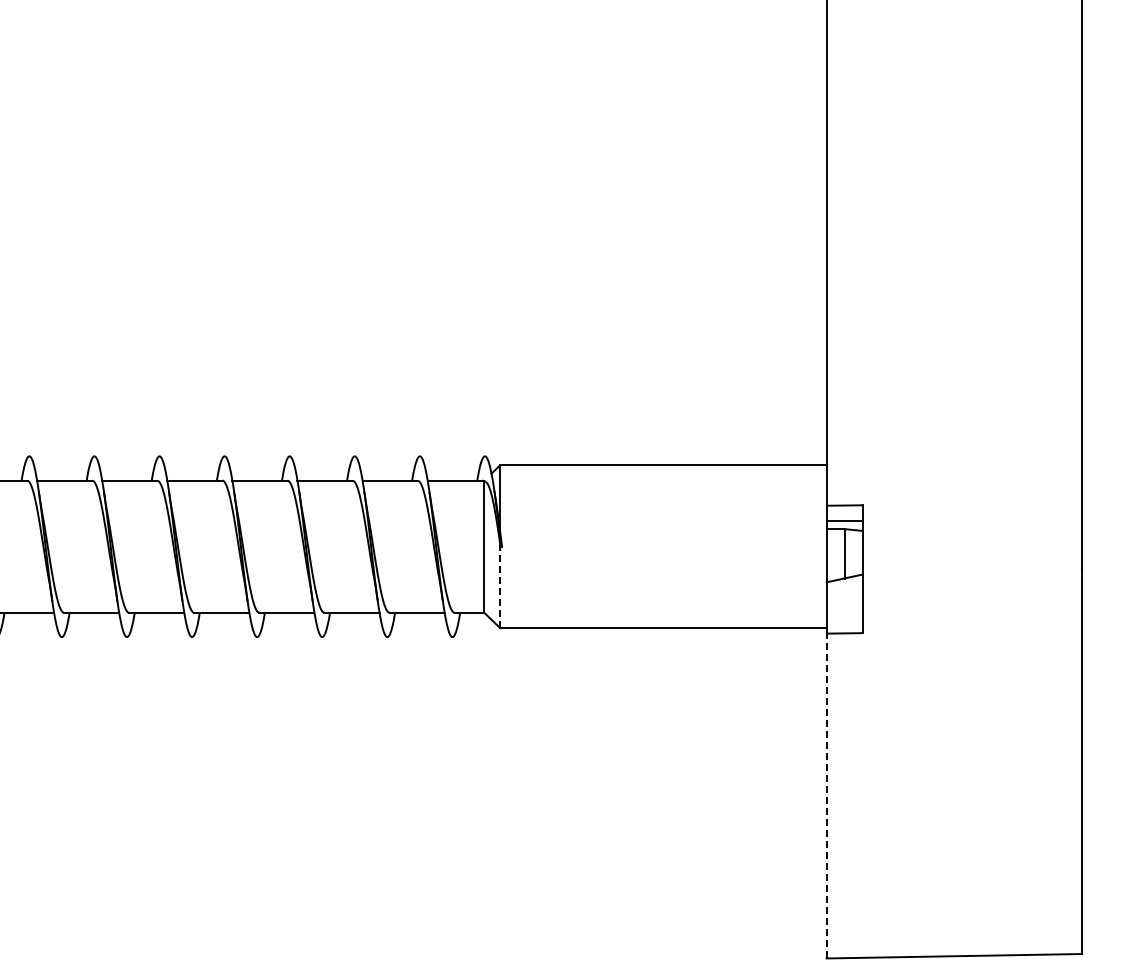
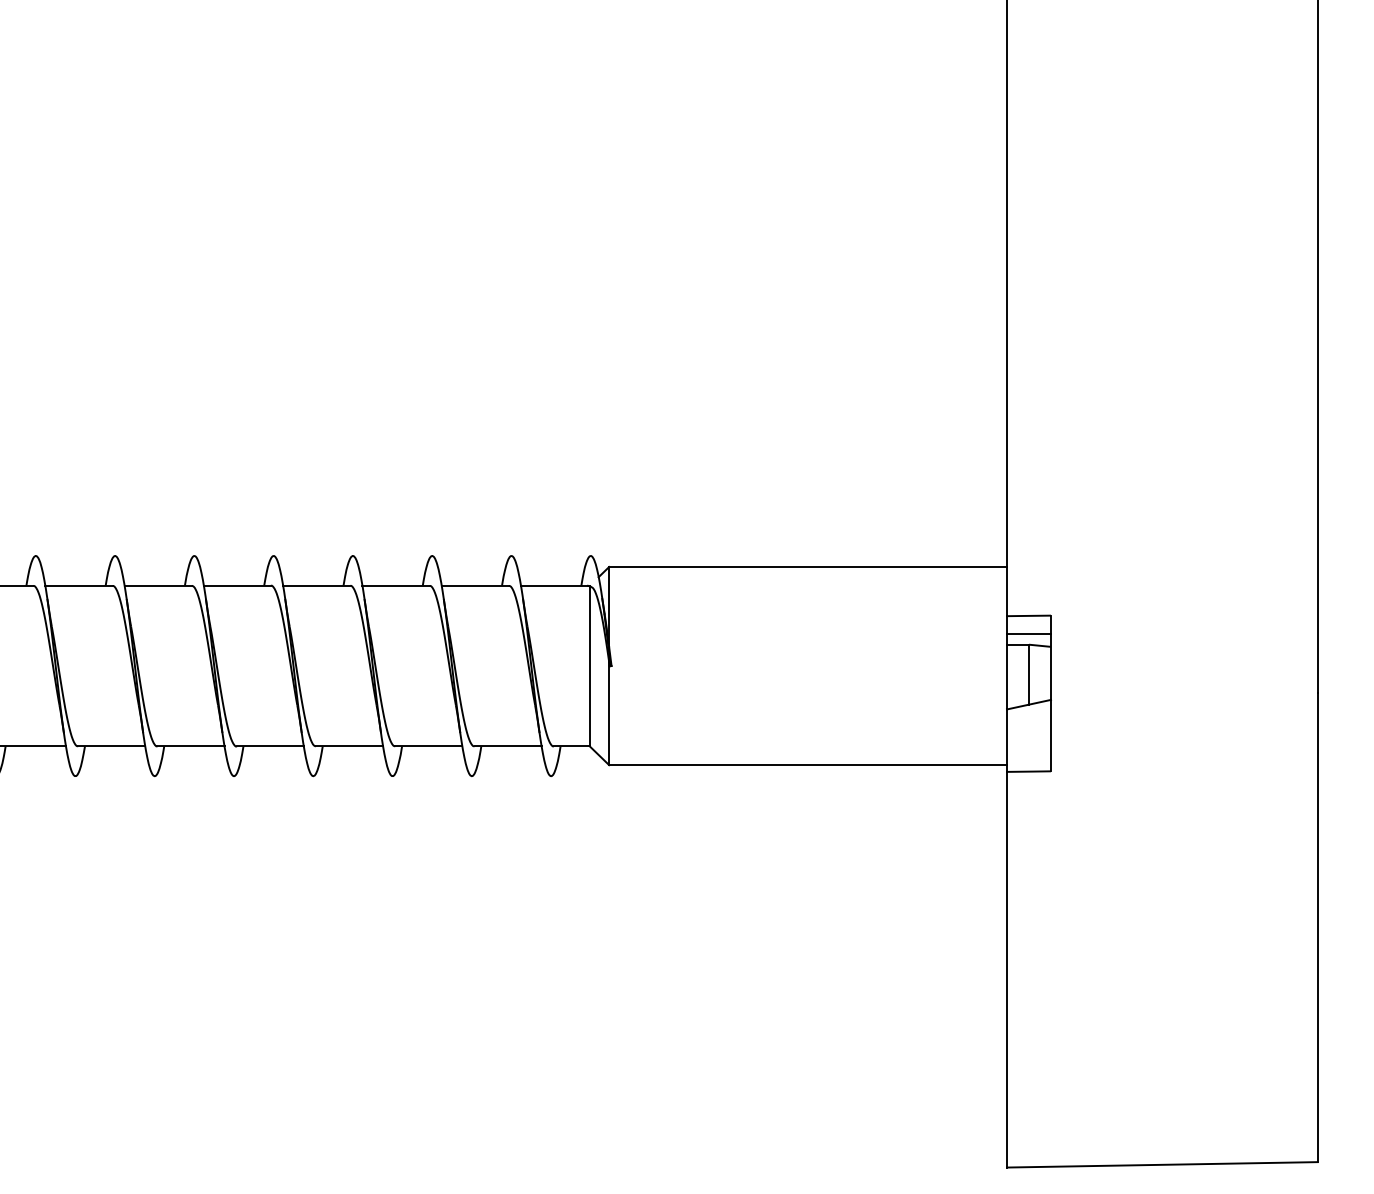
line: (500, 585) -> (609, 713), dashed -> solid
line: (826, 795) -> (1006, 969), dashed -> solid

